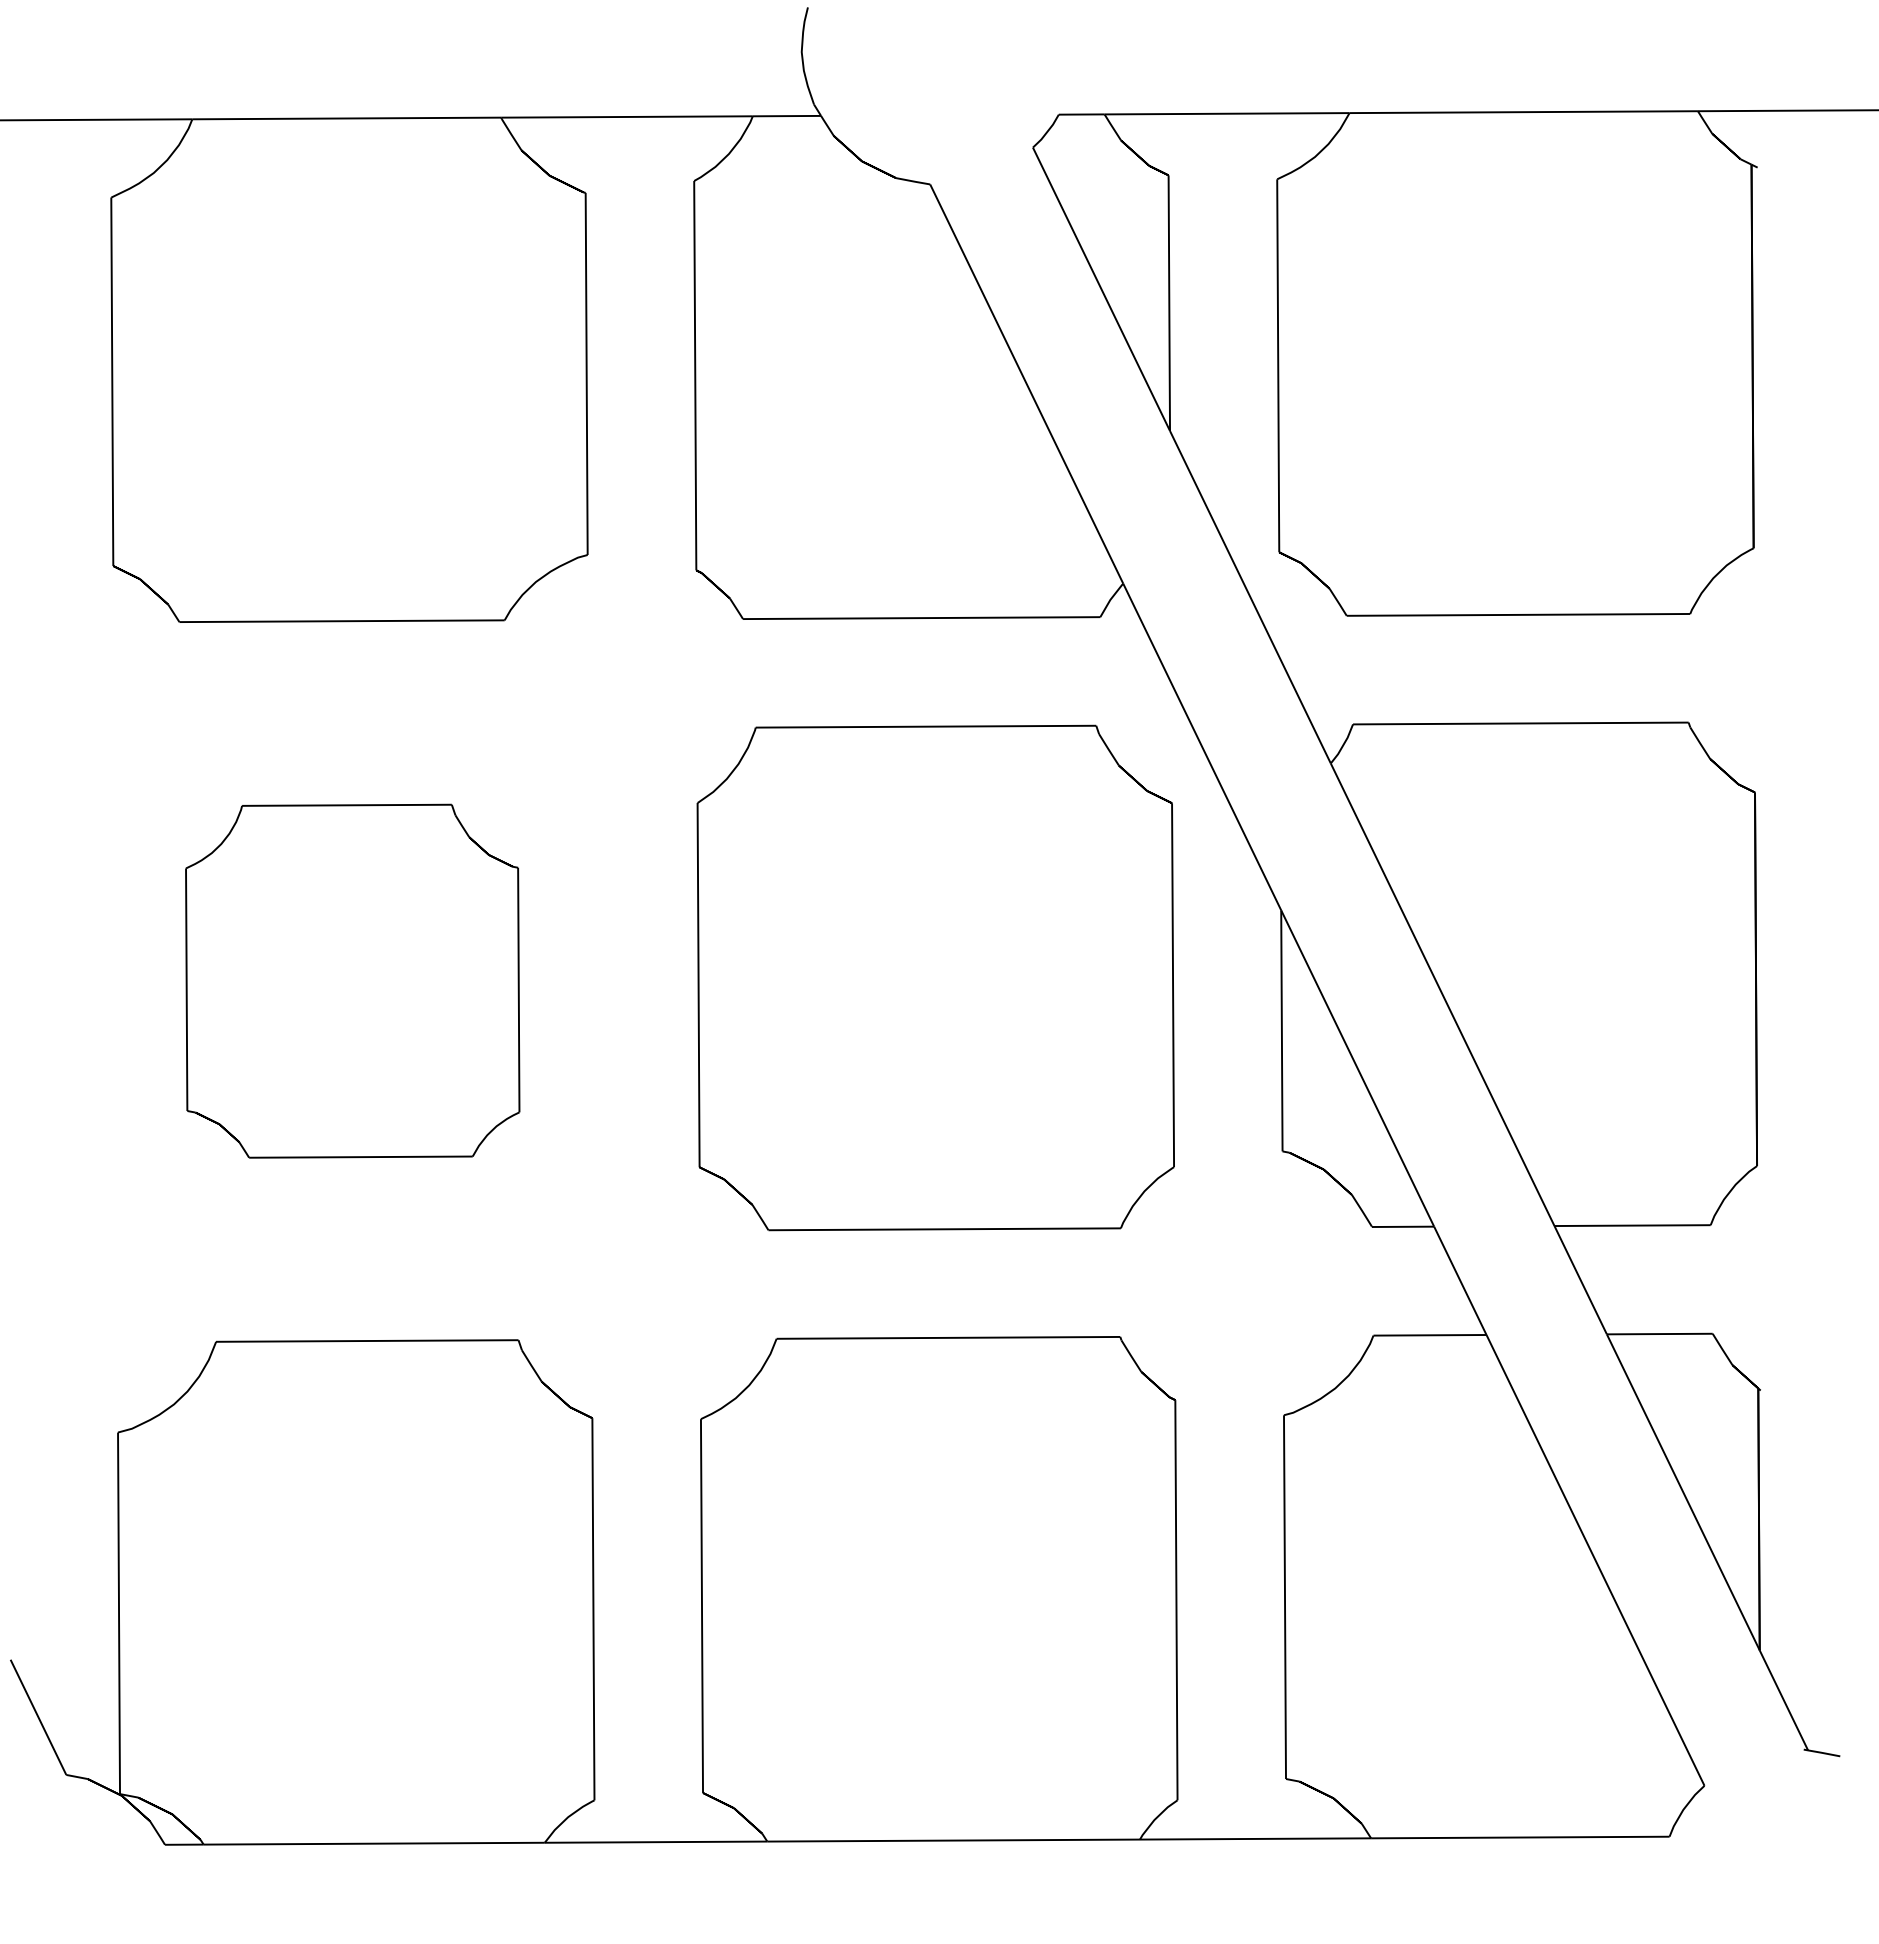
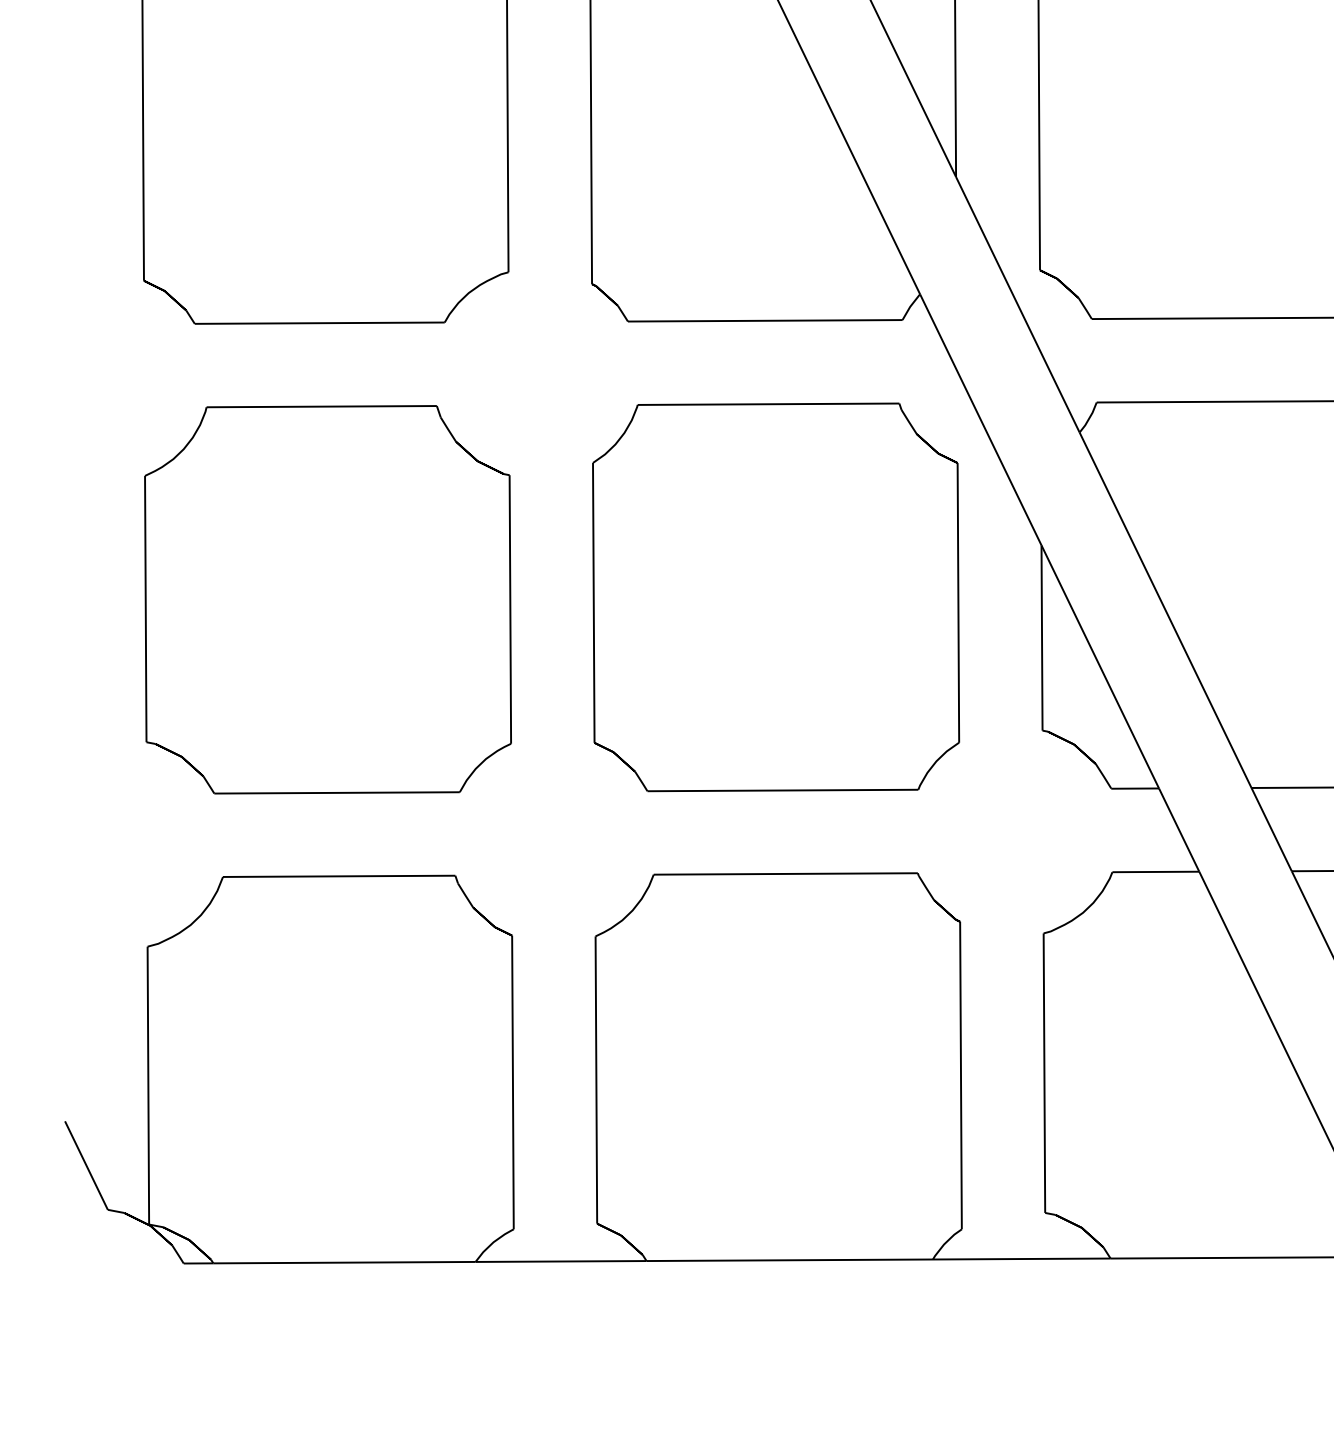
part: (352, 981) -> (327, 600), size x1.43

